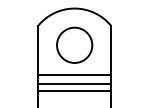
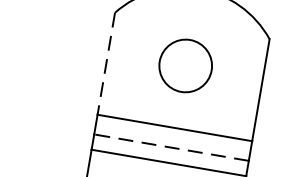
circle: (74, 44) -> (185, 64), size x0.7
line: (37, 50) -> (105, 63), solid -> dashed
line: (74, 84) -> (171, 148), solid -> dashed

